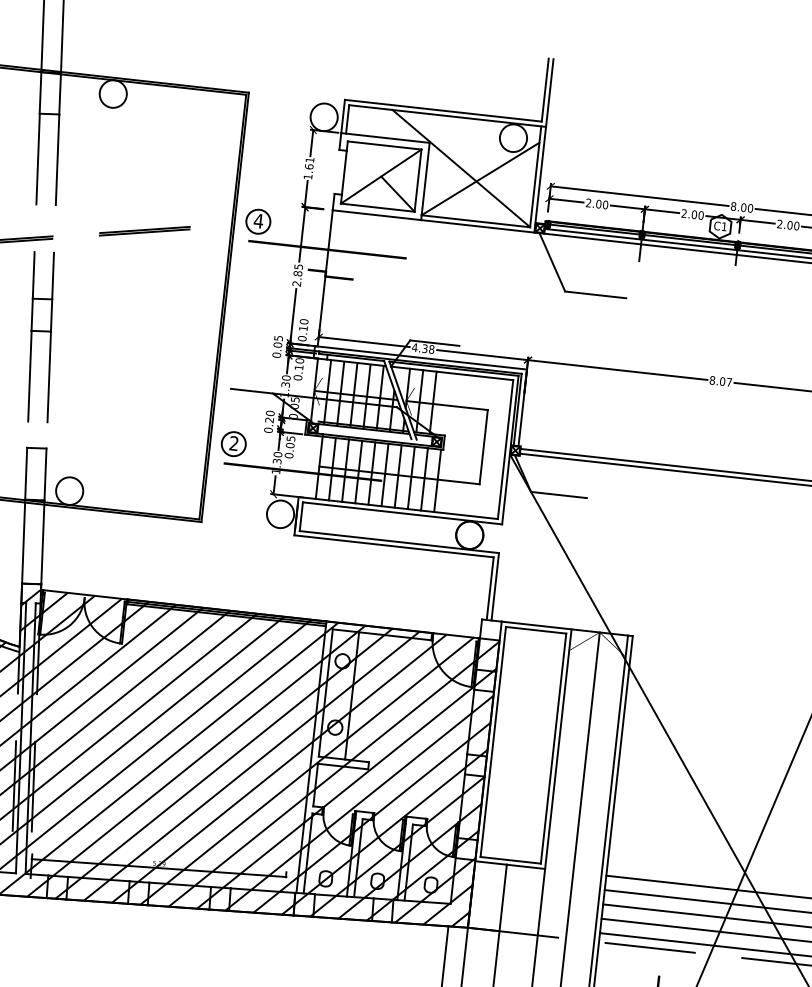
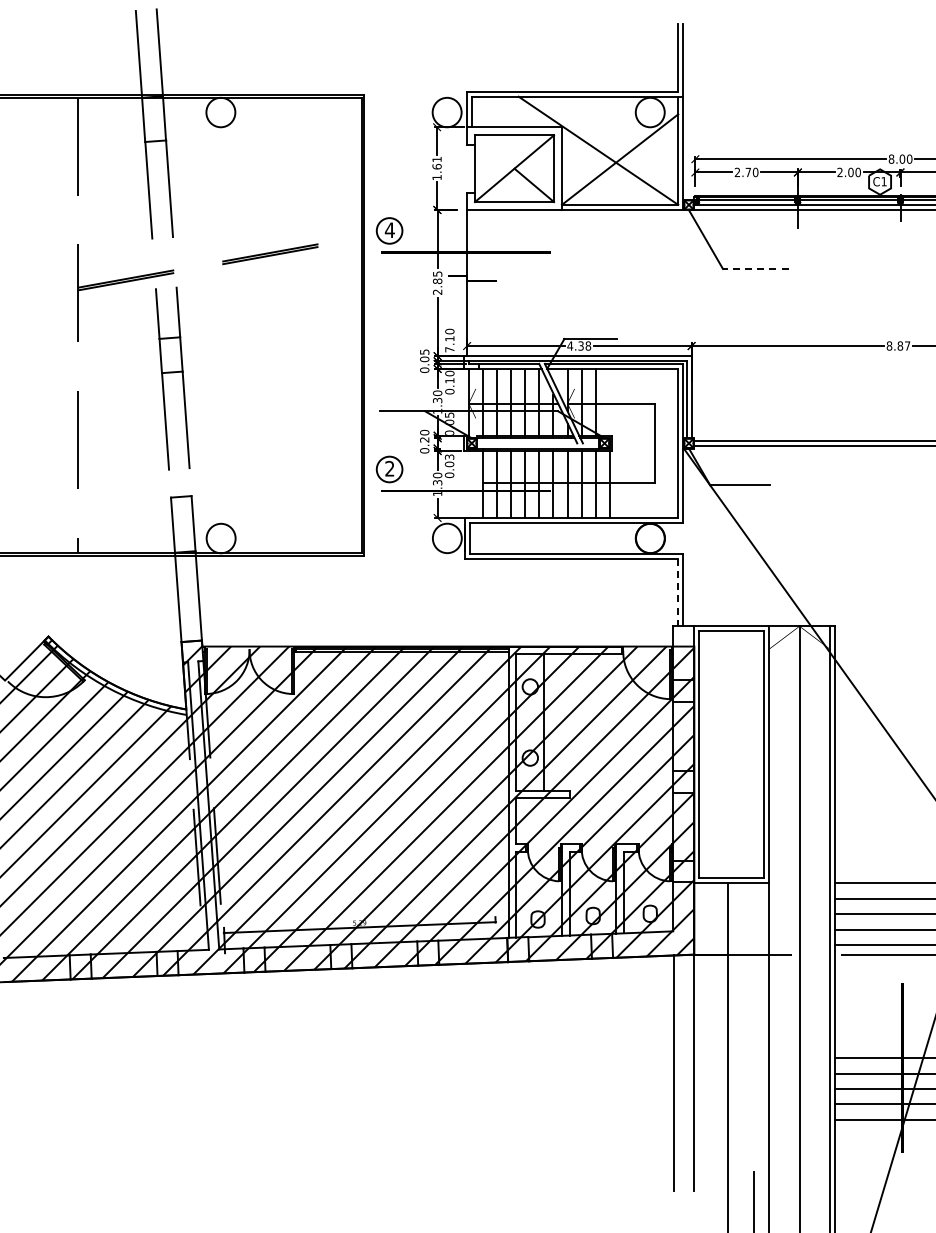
text: (598, 204) -> (748, 172), 2.00 -> 2.70
line: (595, 294) -> (755, 268), solid -> dashed
text: (301, 338) -> (449, 349), 0.10 -> 7.10
text: (722, 381) -> (900, 345), 8.07 -> 8.87
text: (290, 438) -> (448, 456), 0.05 -> 0.03
line: (490, 588) -> (678, 592), solid -> dashed

